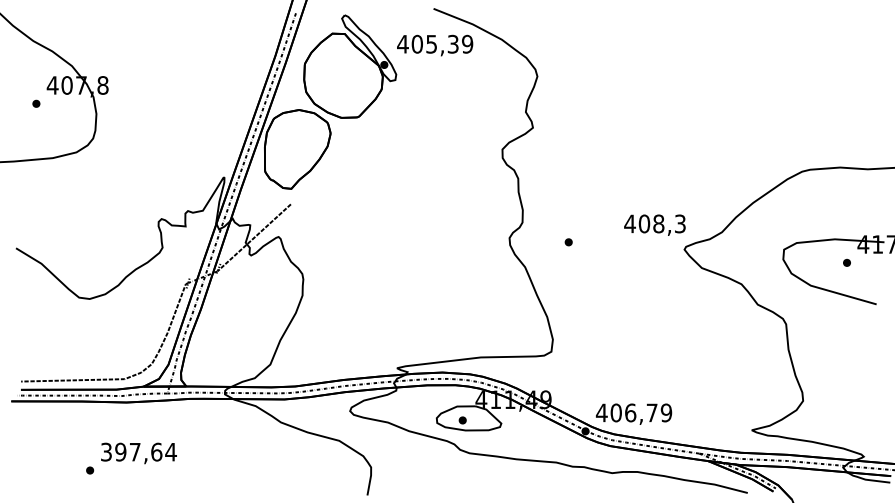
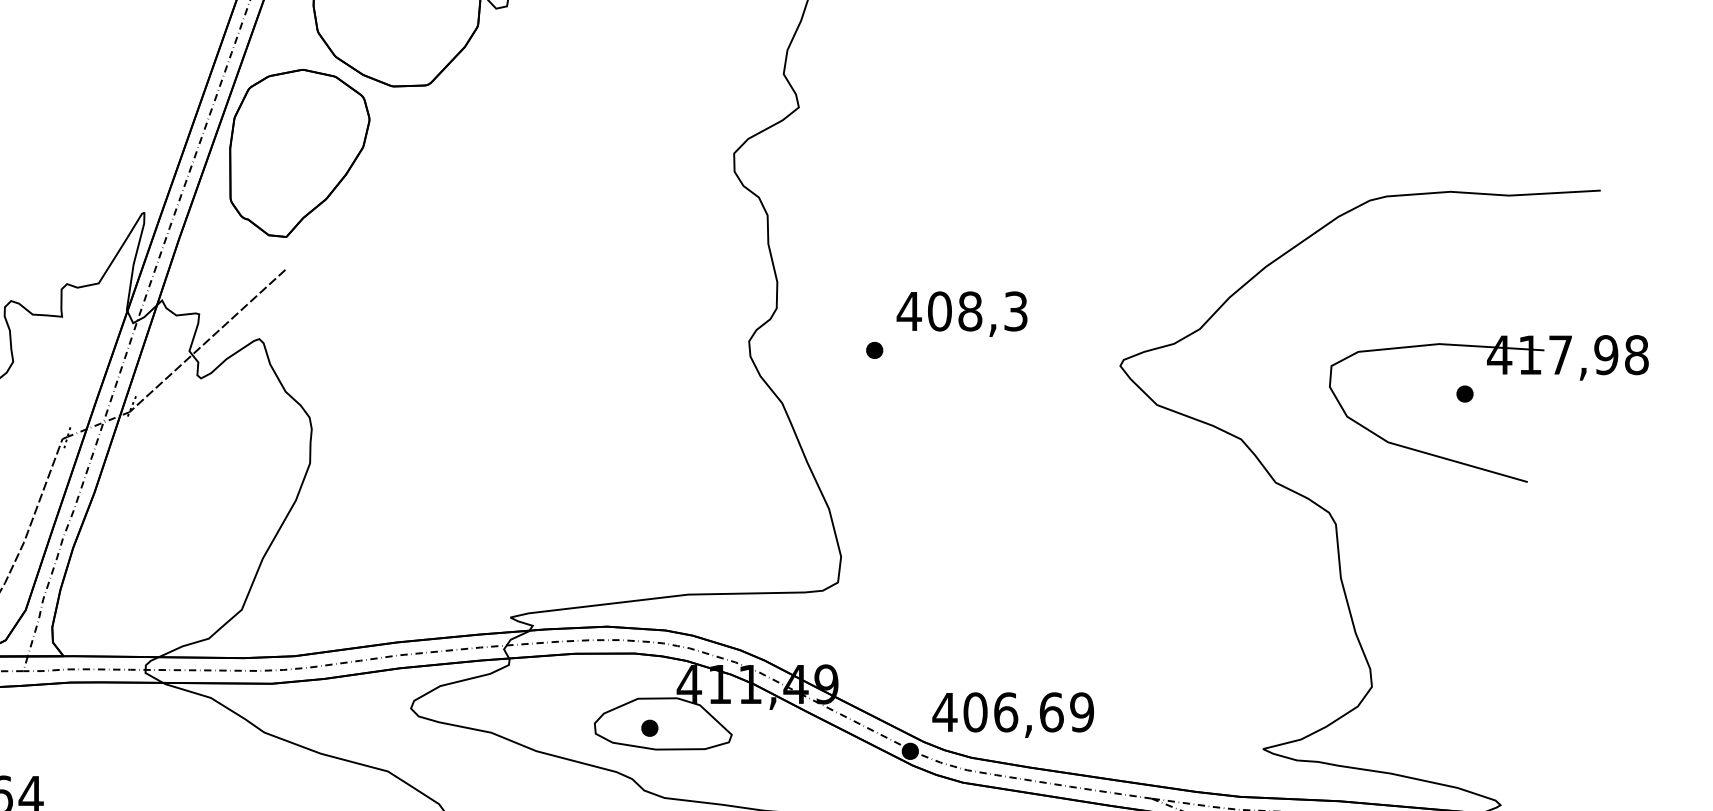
text: (654, 224) -> (961, 312), moved
text: (651, 412) -> (1050, 711), 406,79 -> 406,69

